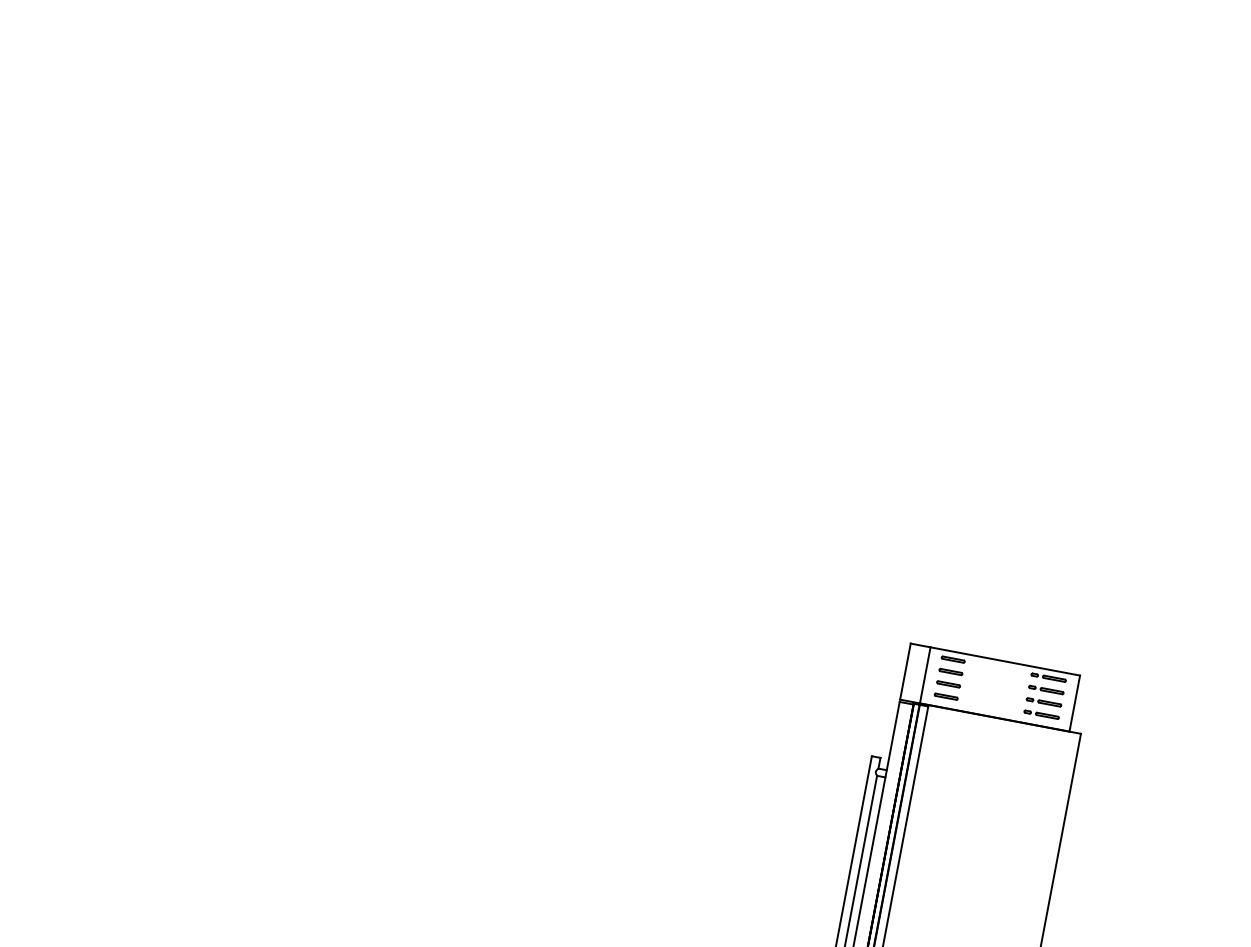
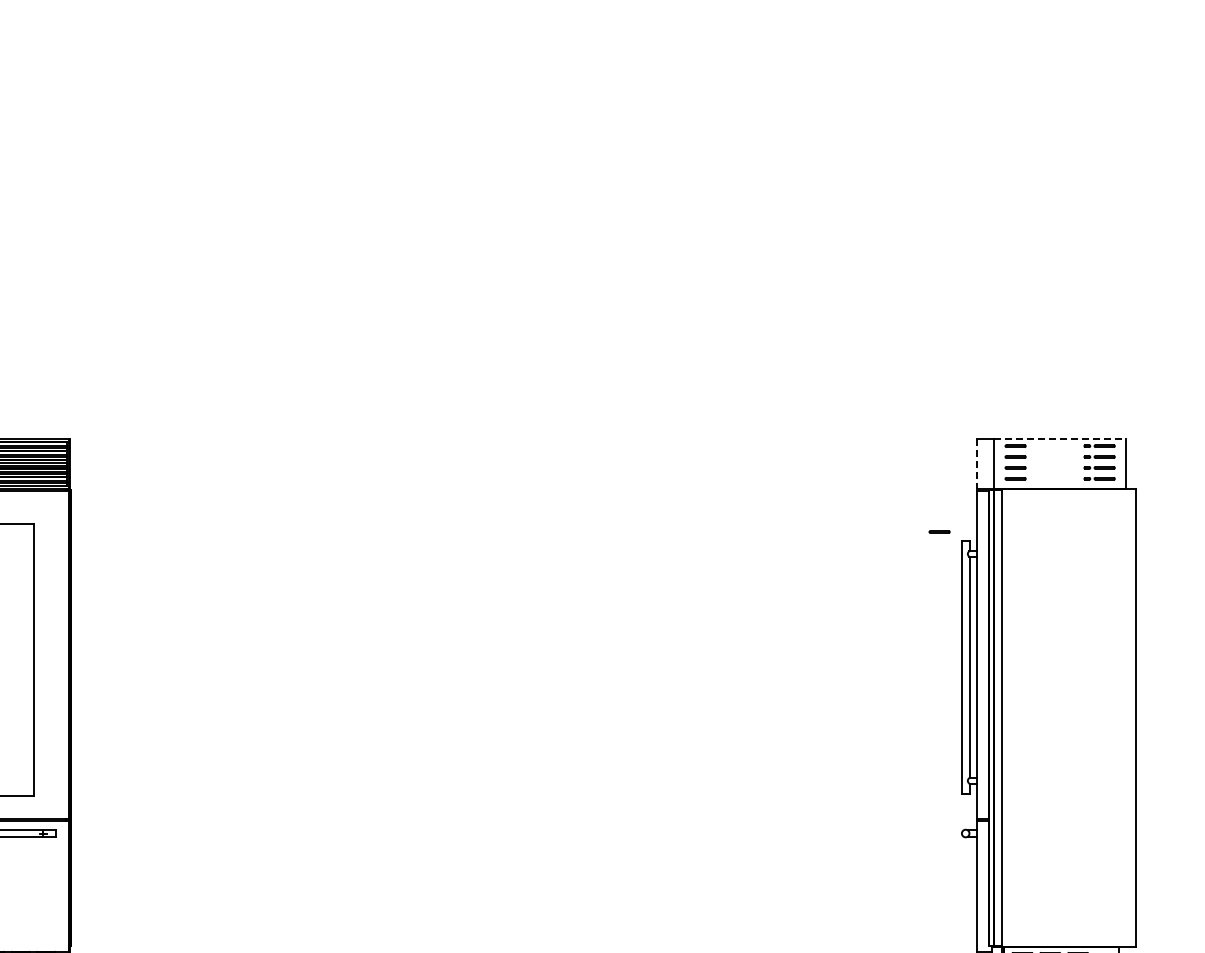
line: (1005, 661) -> (1060, 439), solid -> dashed
line: (904, 672) -> (976, 464), solid -> dashed
line: (848, 740) -> (939, 531), added

